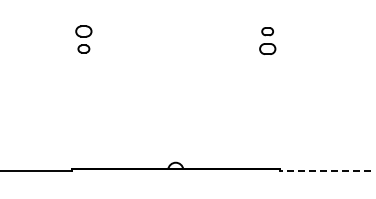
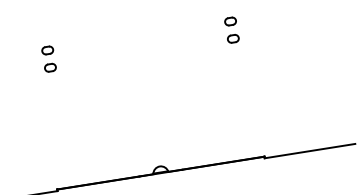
part: (83, 31) -> (47, 50), size x0.71
part: (267, 48) -> (233, 38), size x0.71
line: (325, 170) -> (310, 150), dashed -> solid

